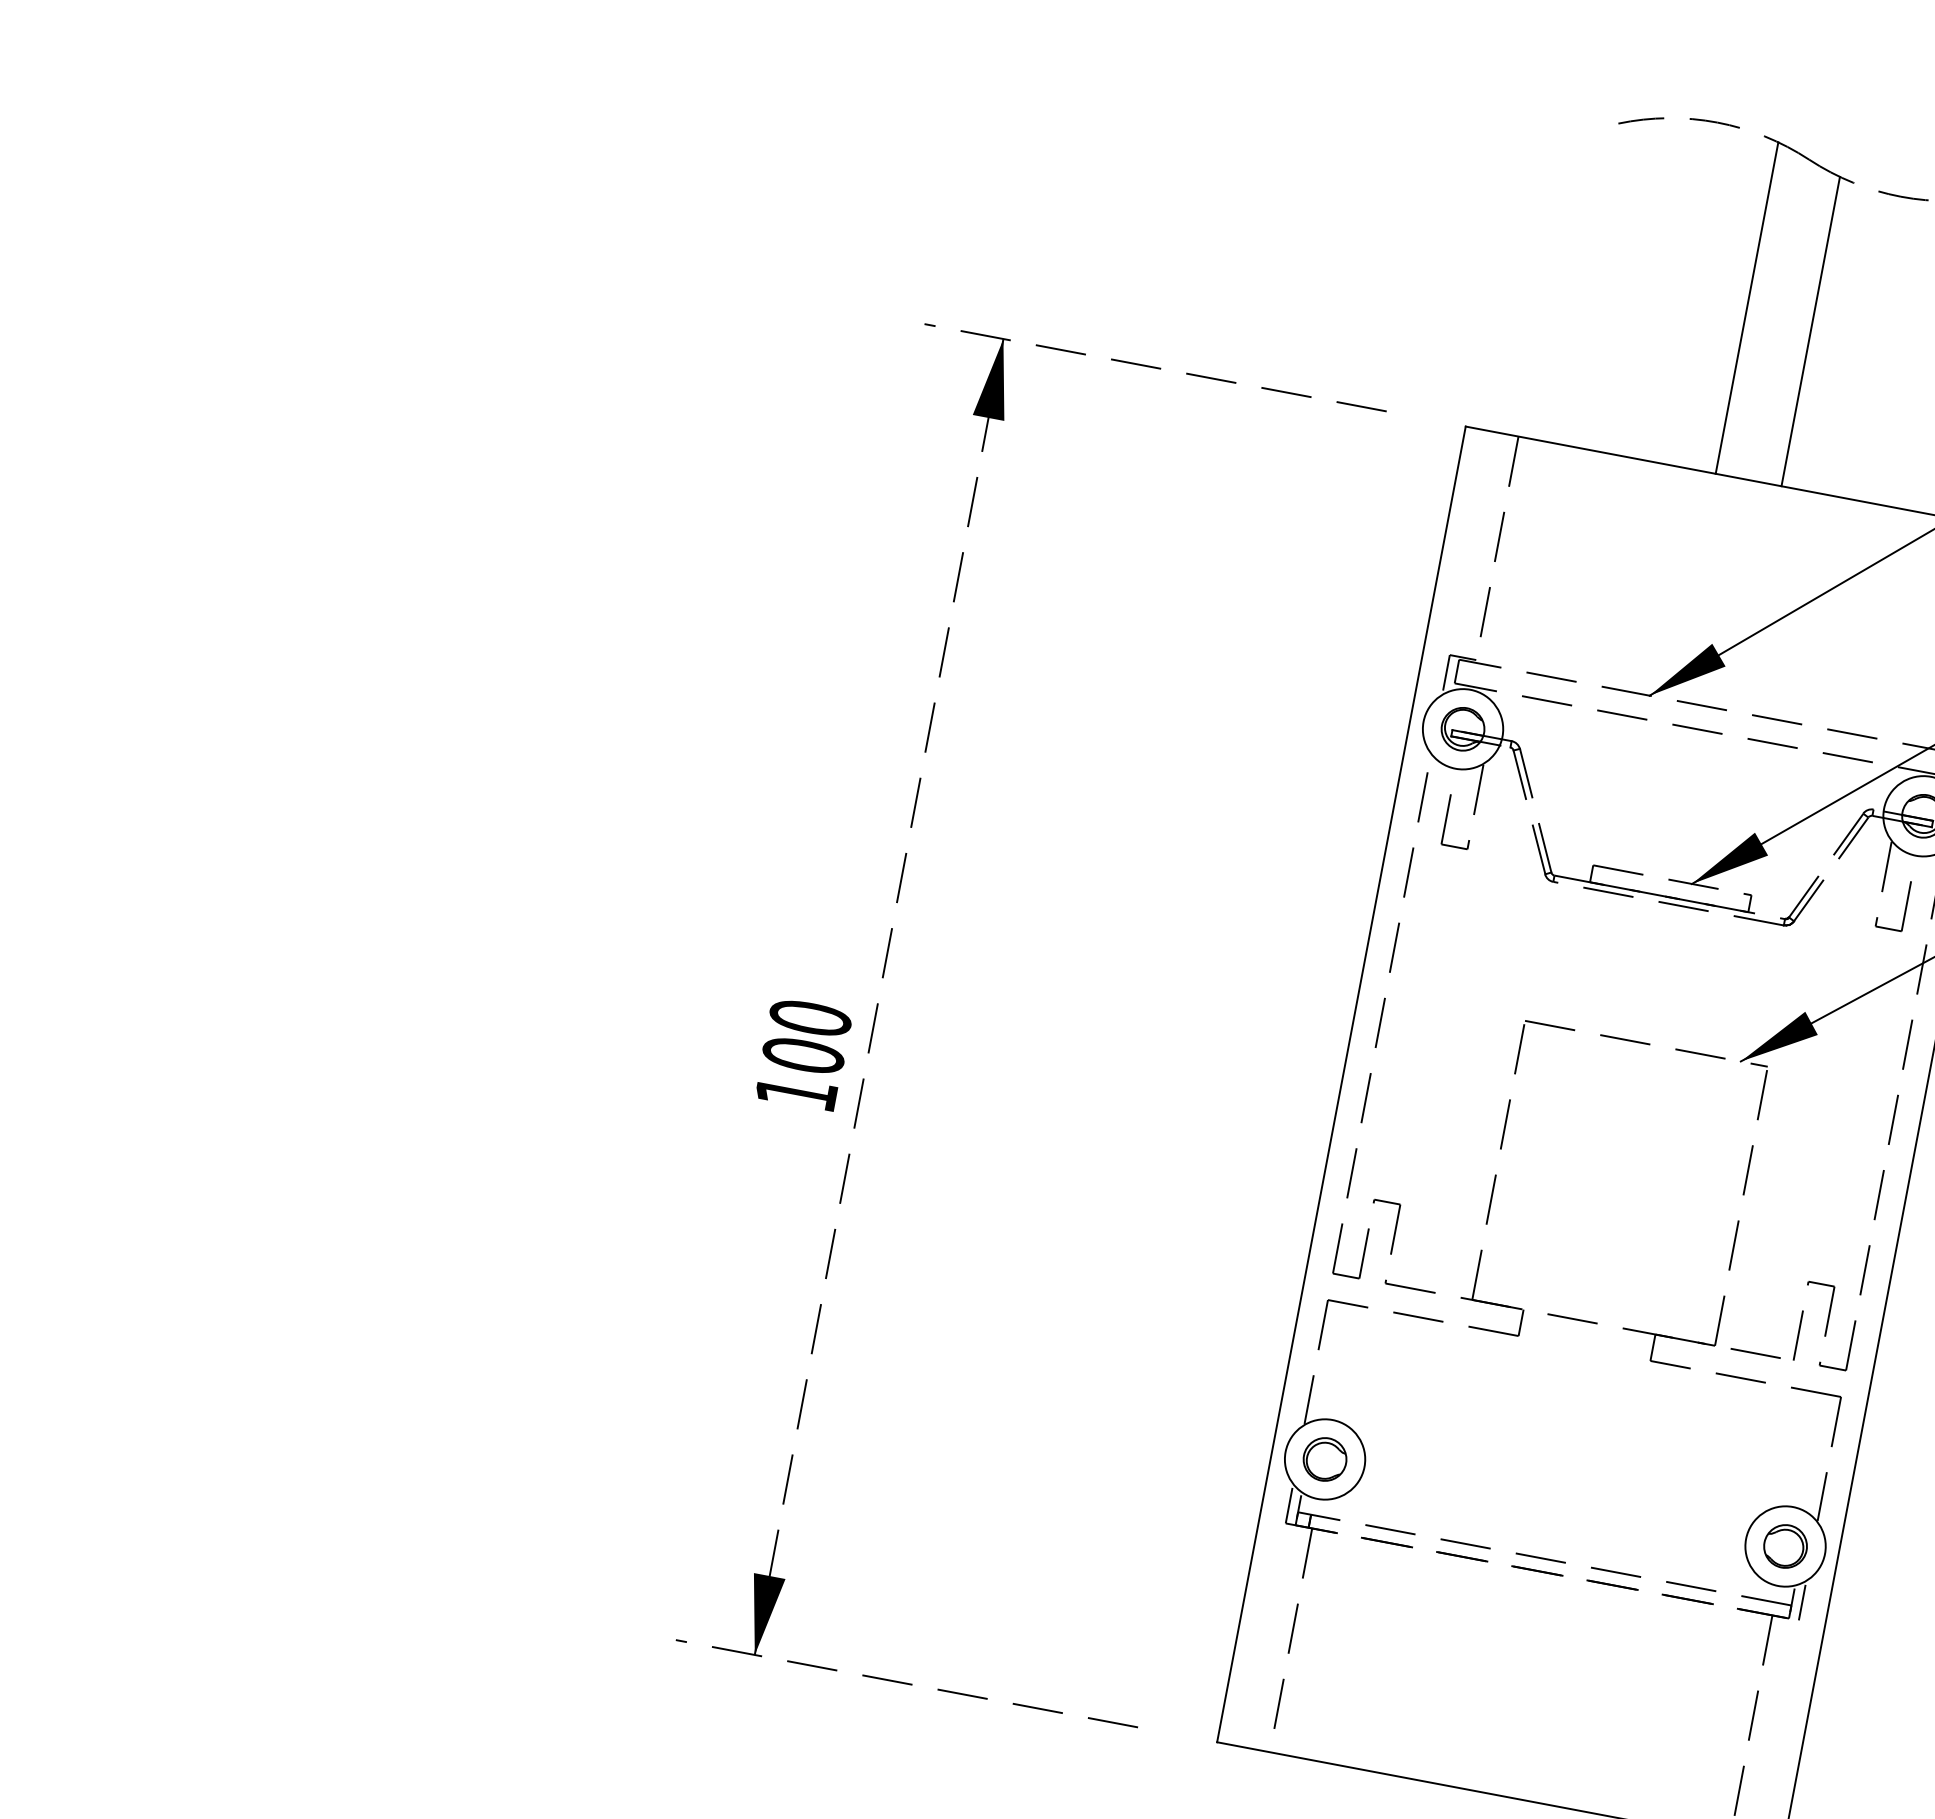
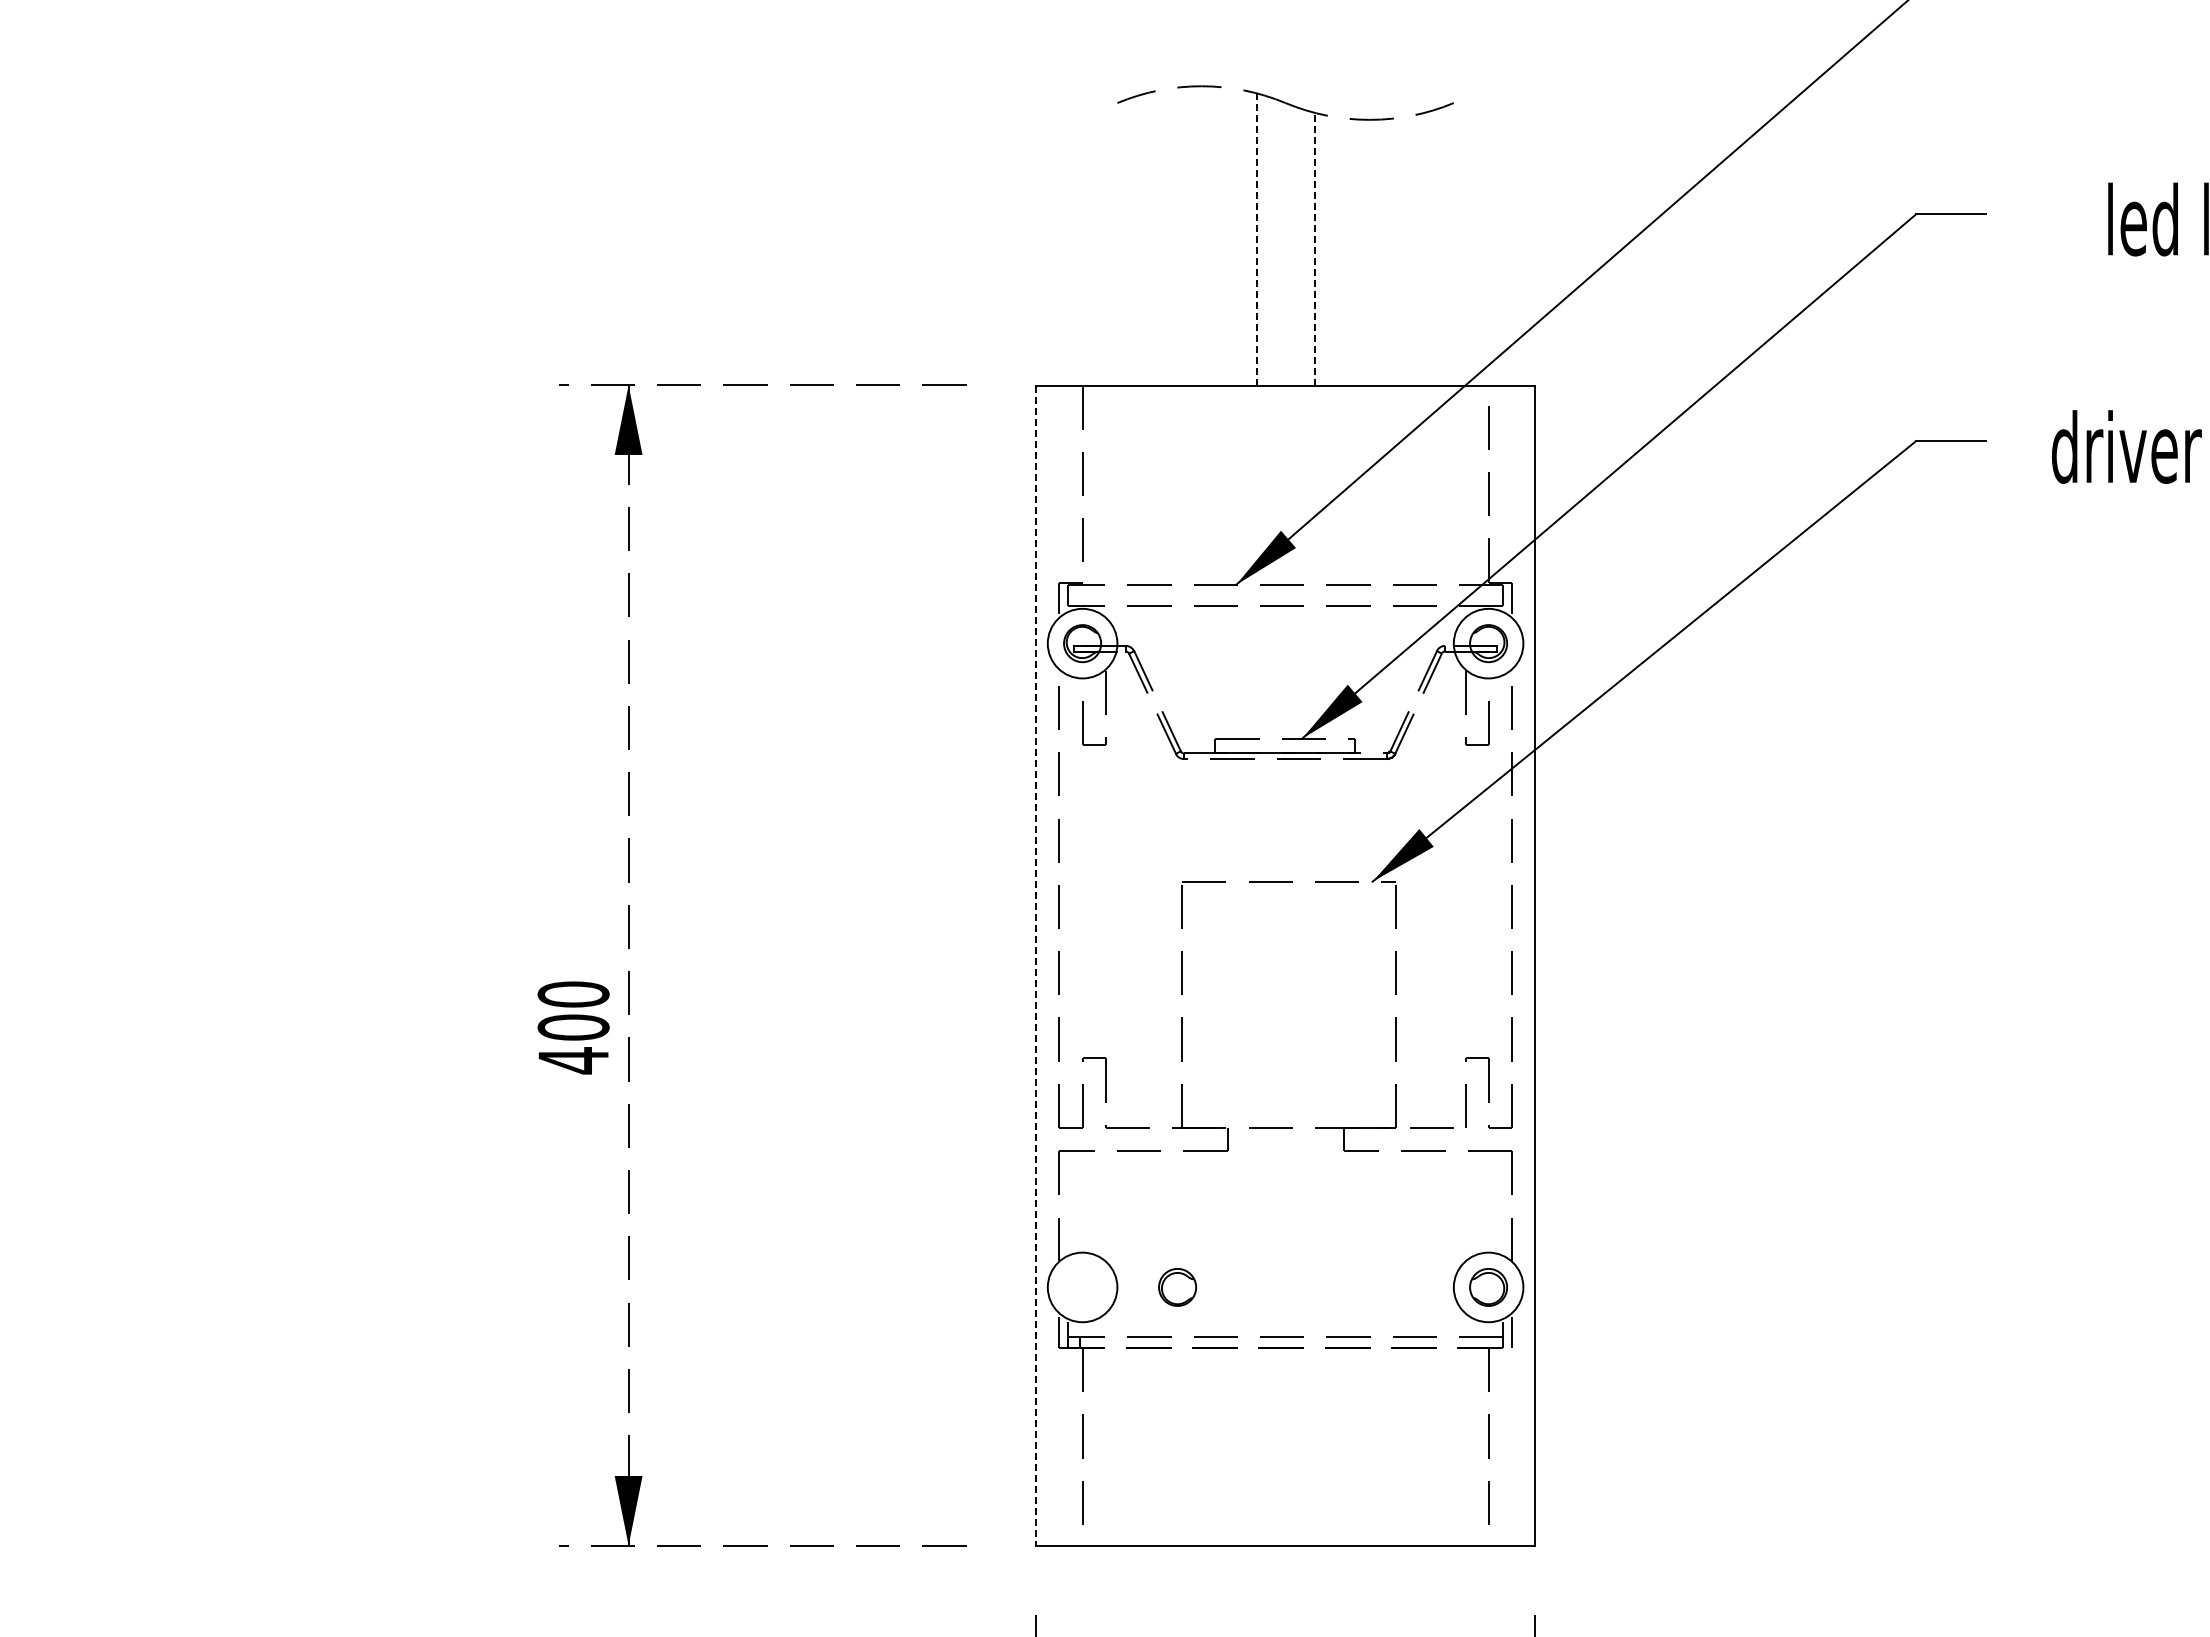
line: (1746, 308) -> (1256, 239), solid -> dashed
line: (1810, 330) -> (1314, 248), solid -> dashed
line: (1341, 1084) -> (1036, 965), solid -> dashed
text: (796, 1092) -> (573, 1060), 100 -> 400
part: (1324, 1459) -> (1177, 1287), moved

